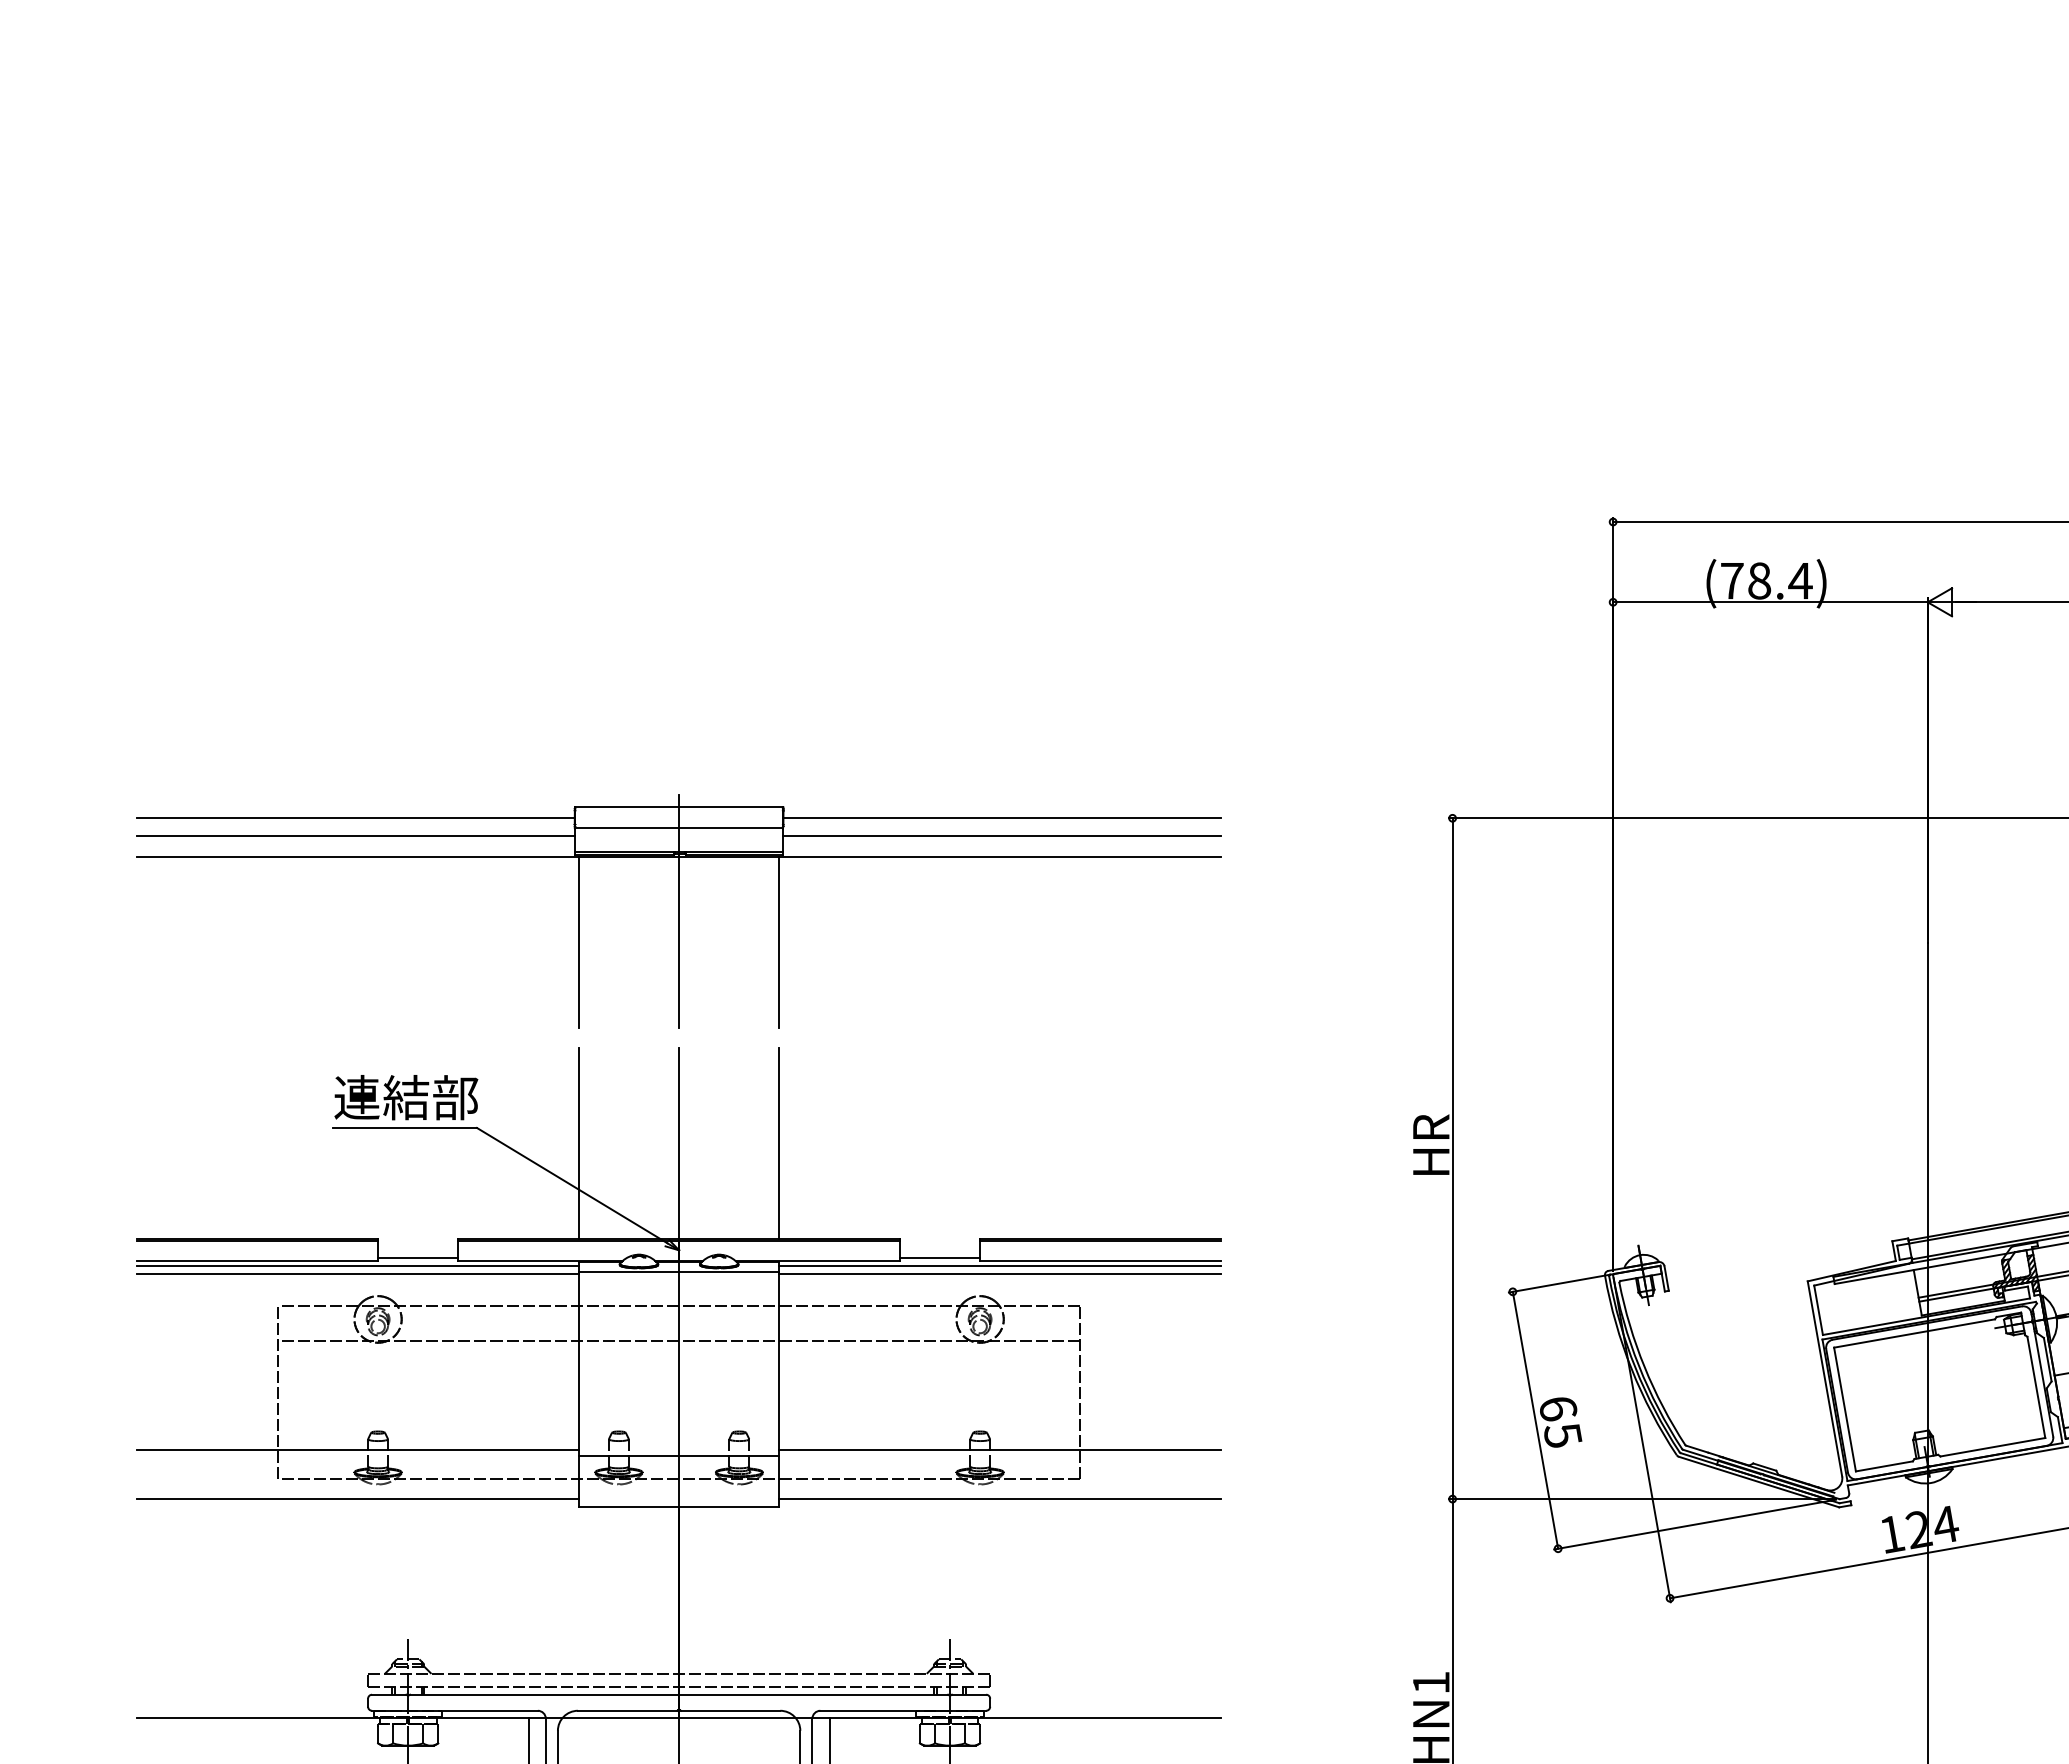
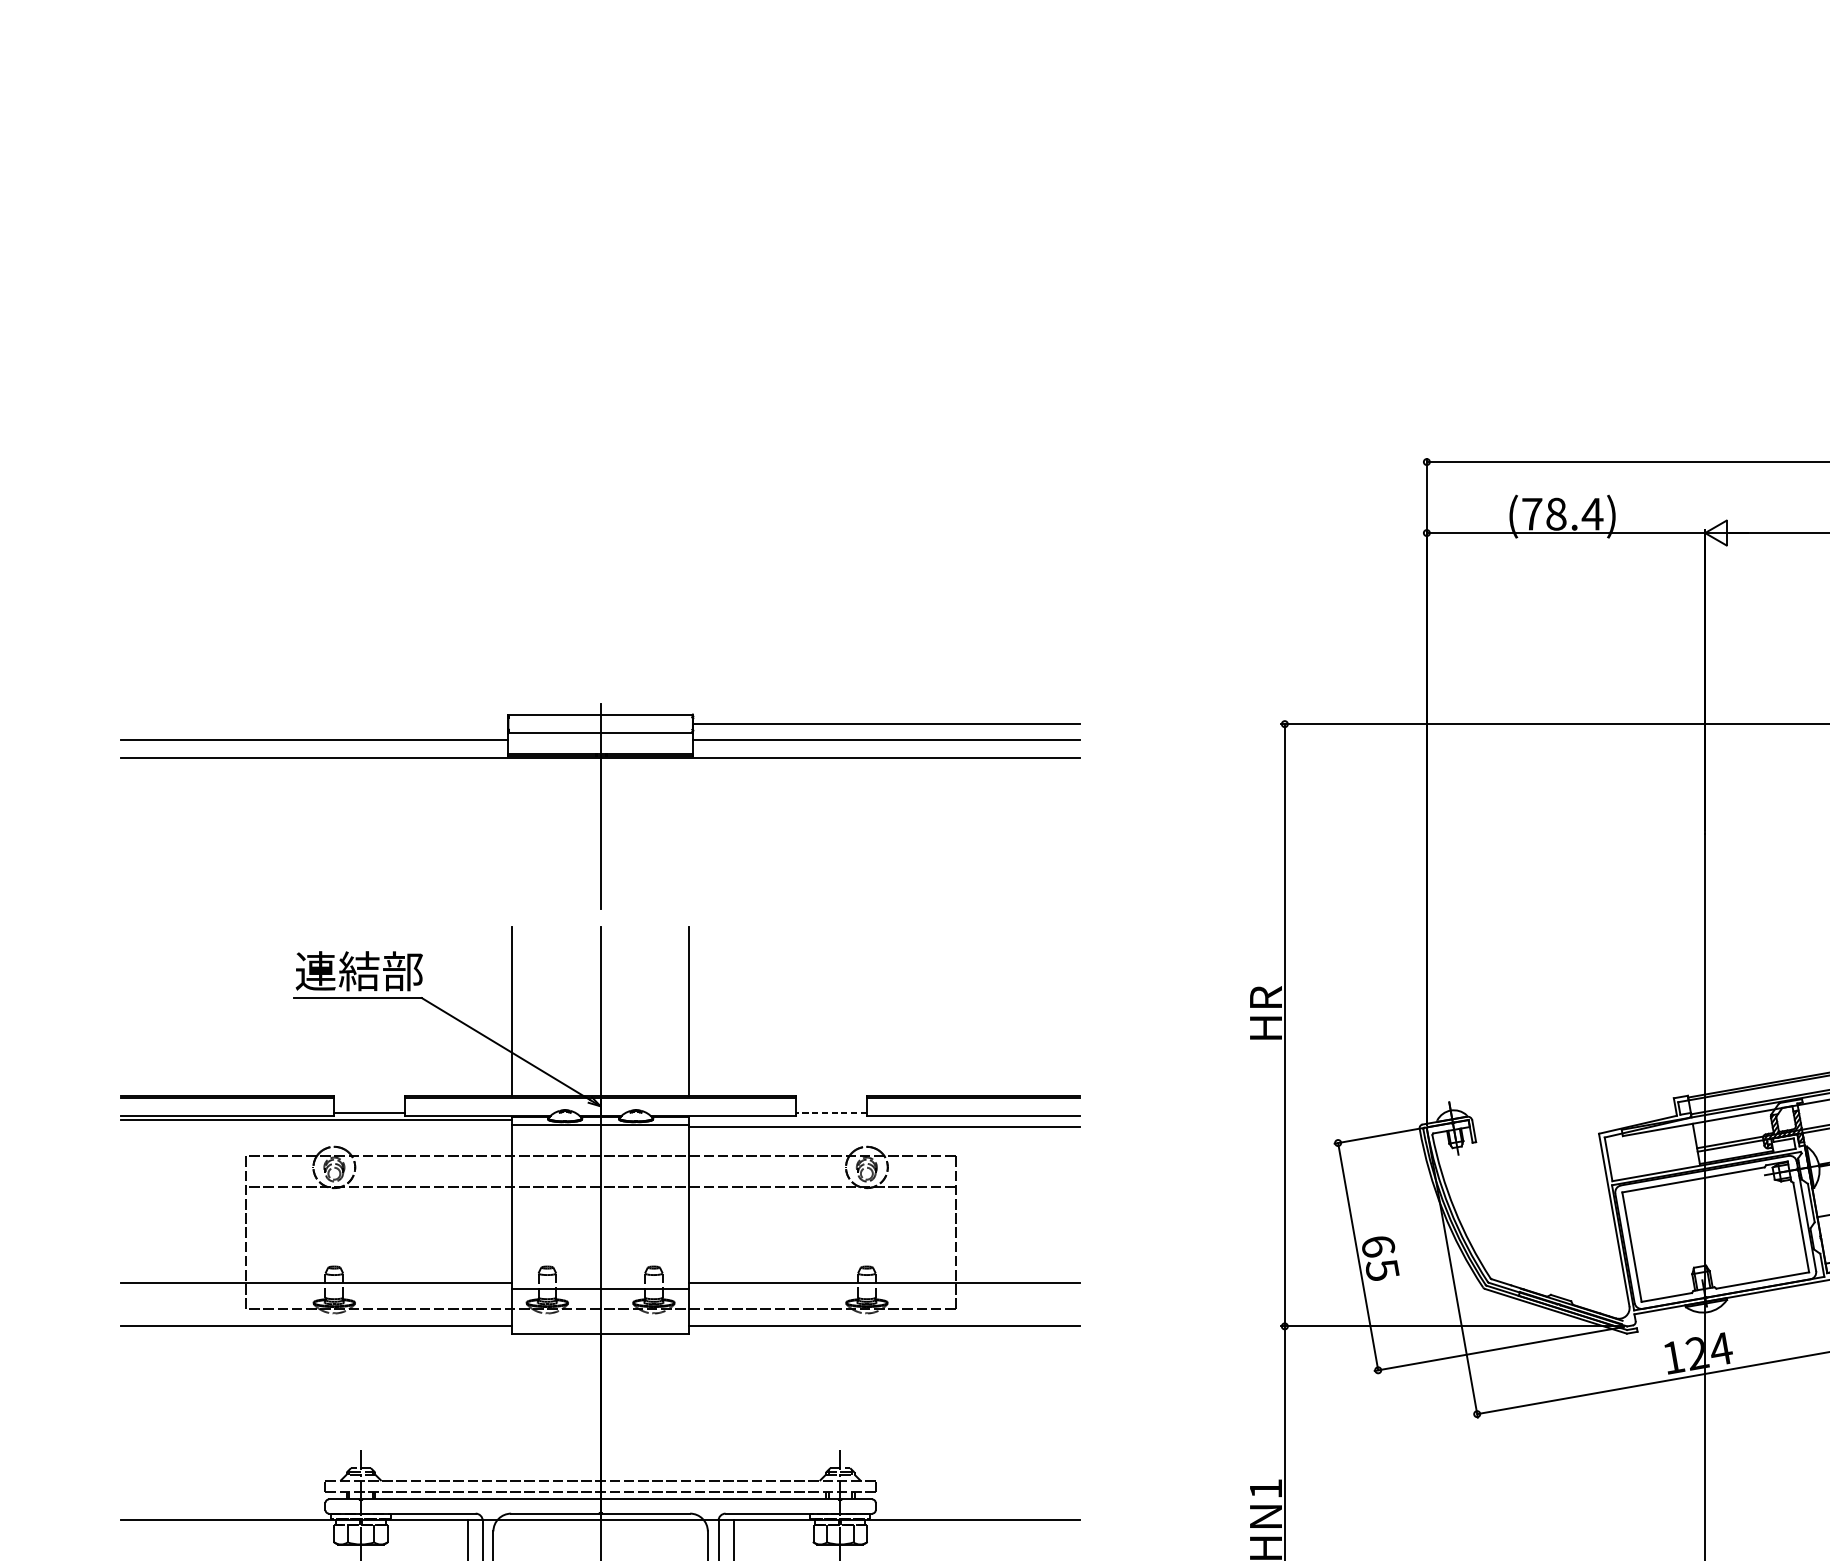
line: (355, 818) -> (314, 724), removed
line: (578, 941) -> (511, 833), removed
line: (779, 941) -> (689, 833), removed
line: (939, 1258) -> (830, 1113), solid -> dashed
line: (999, 1266) -> (884, 1120), removed
line: (357, 1274) -> (316, 1127), removed

